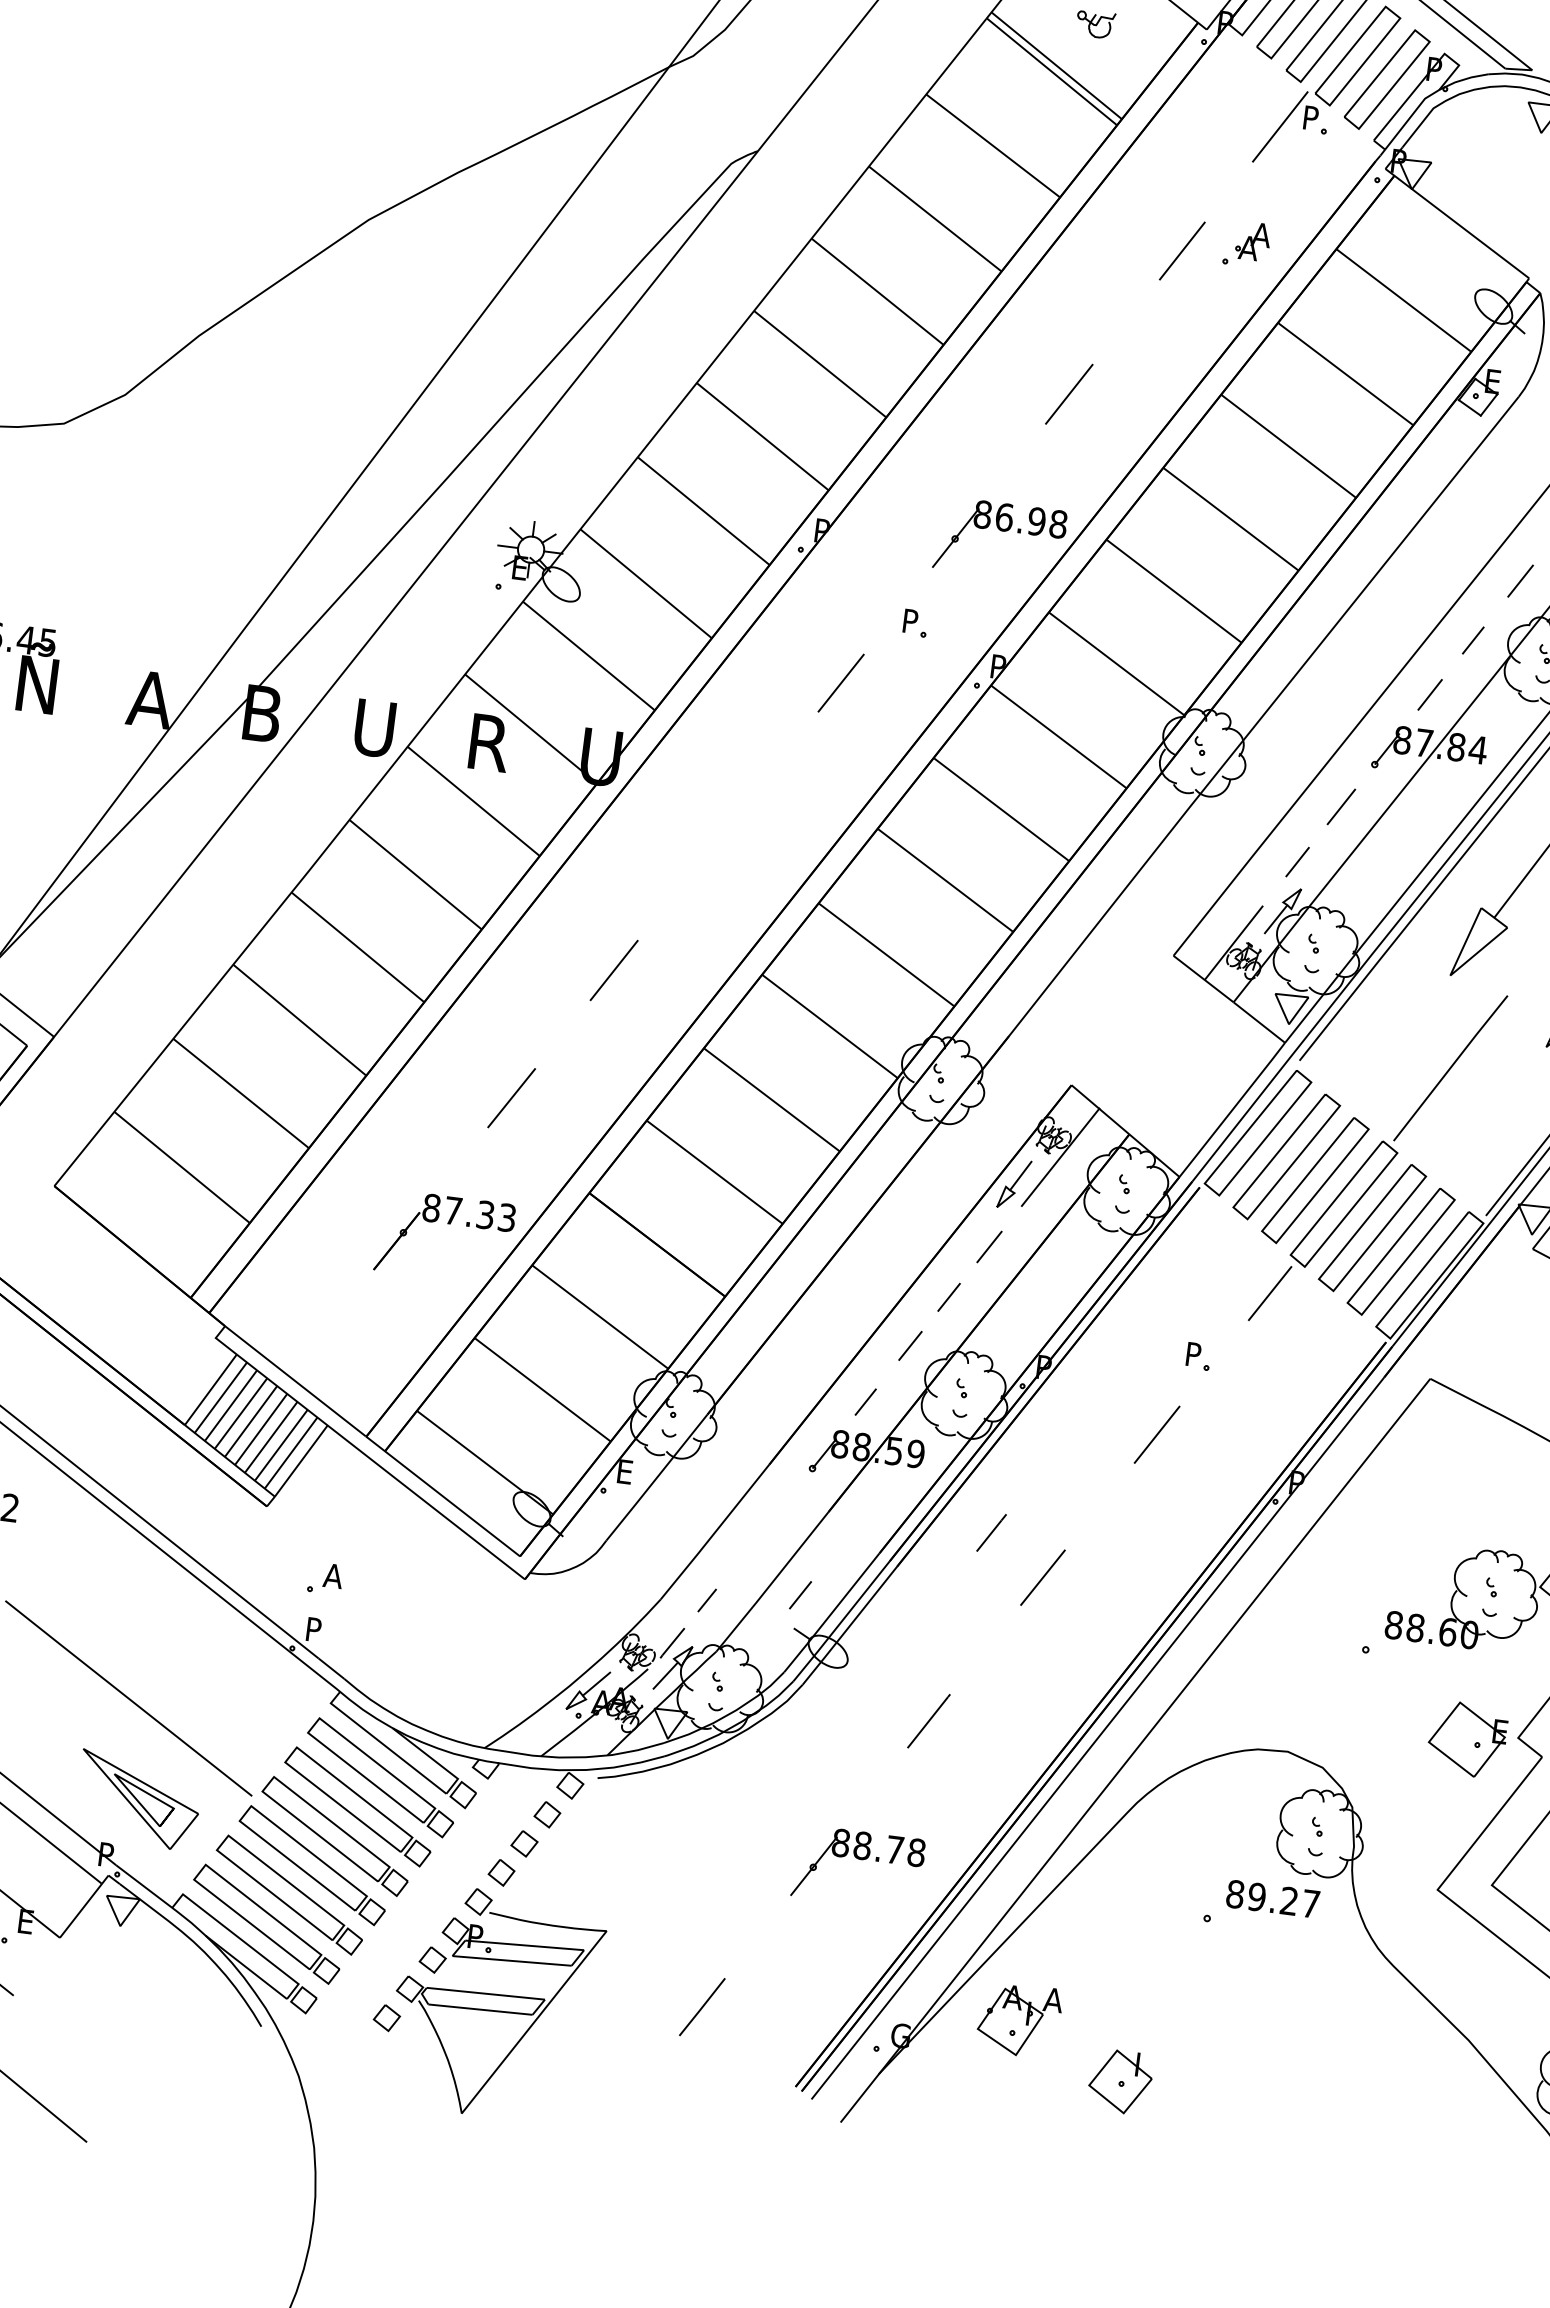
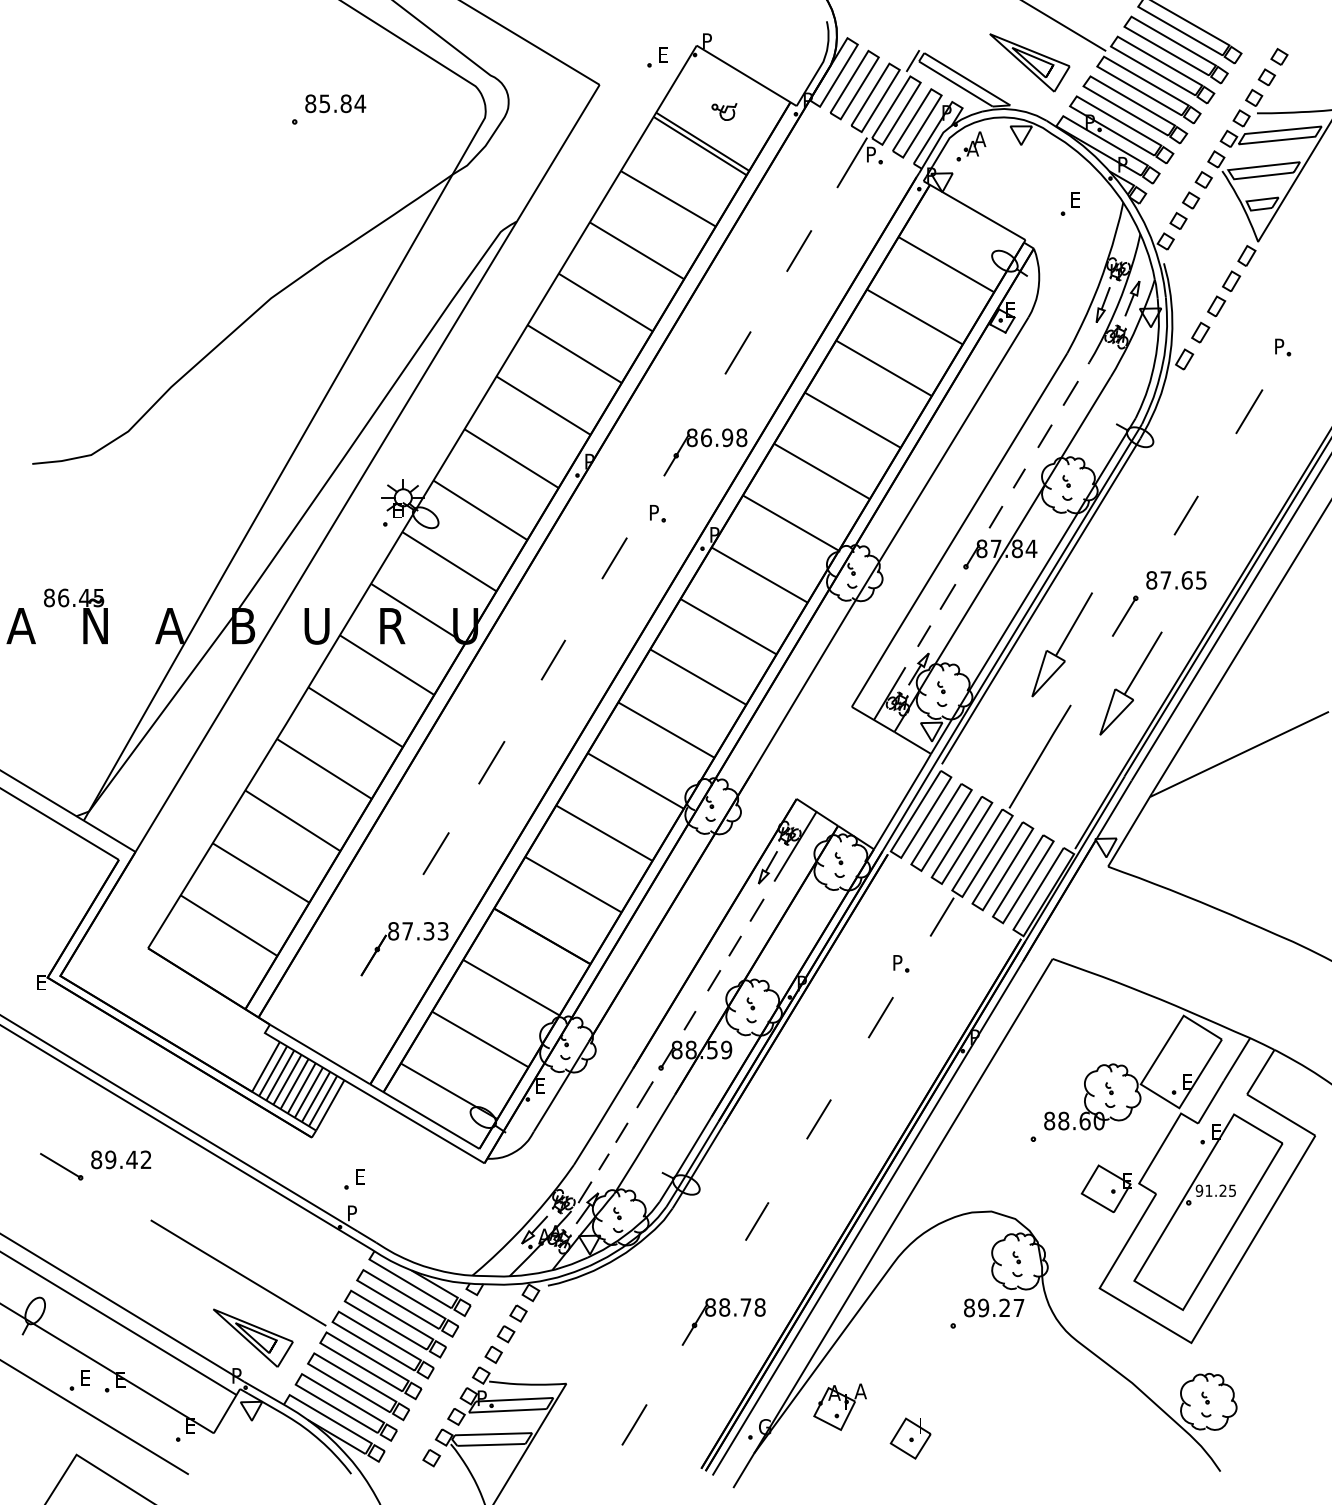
part: (1247, 244) -> (971, 146), moved
line: (726, 825) -> (552, 659), added
line: (990, 1532) -> (644, 1094), moved
text: (333, 1575) -> (360, 1176), A -> E
line: (800, 1594) -> (621, 1132), moved

